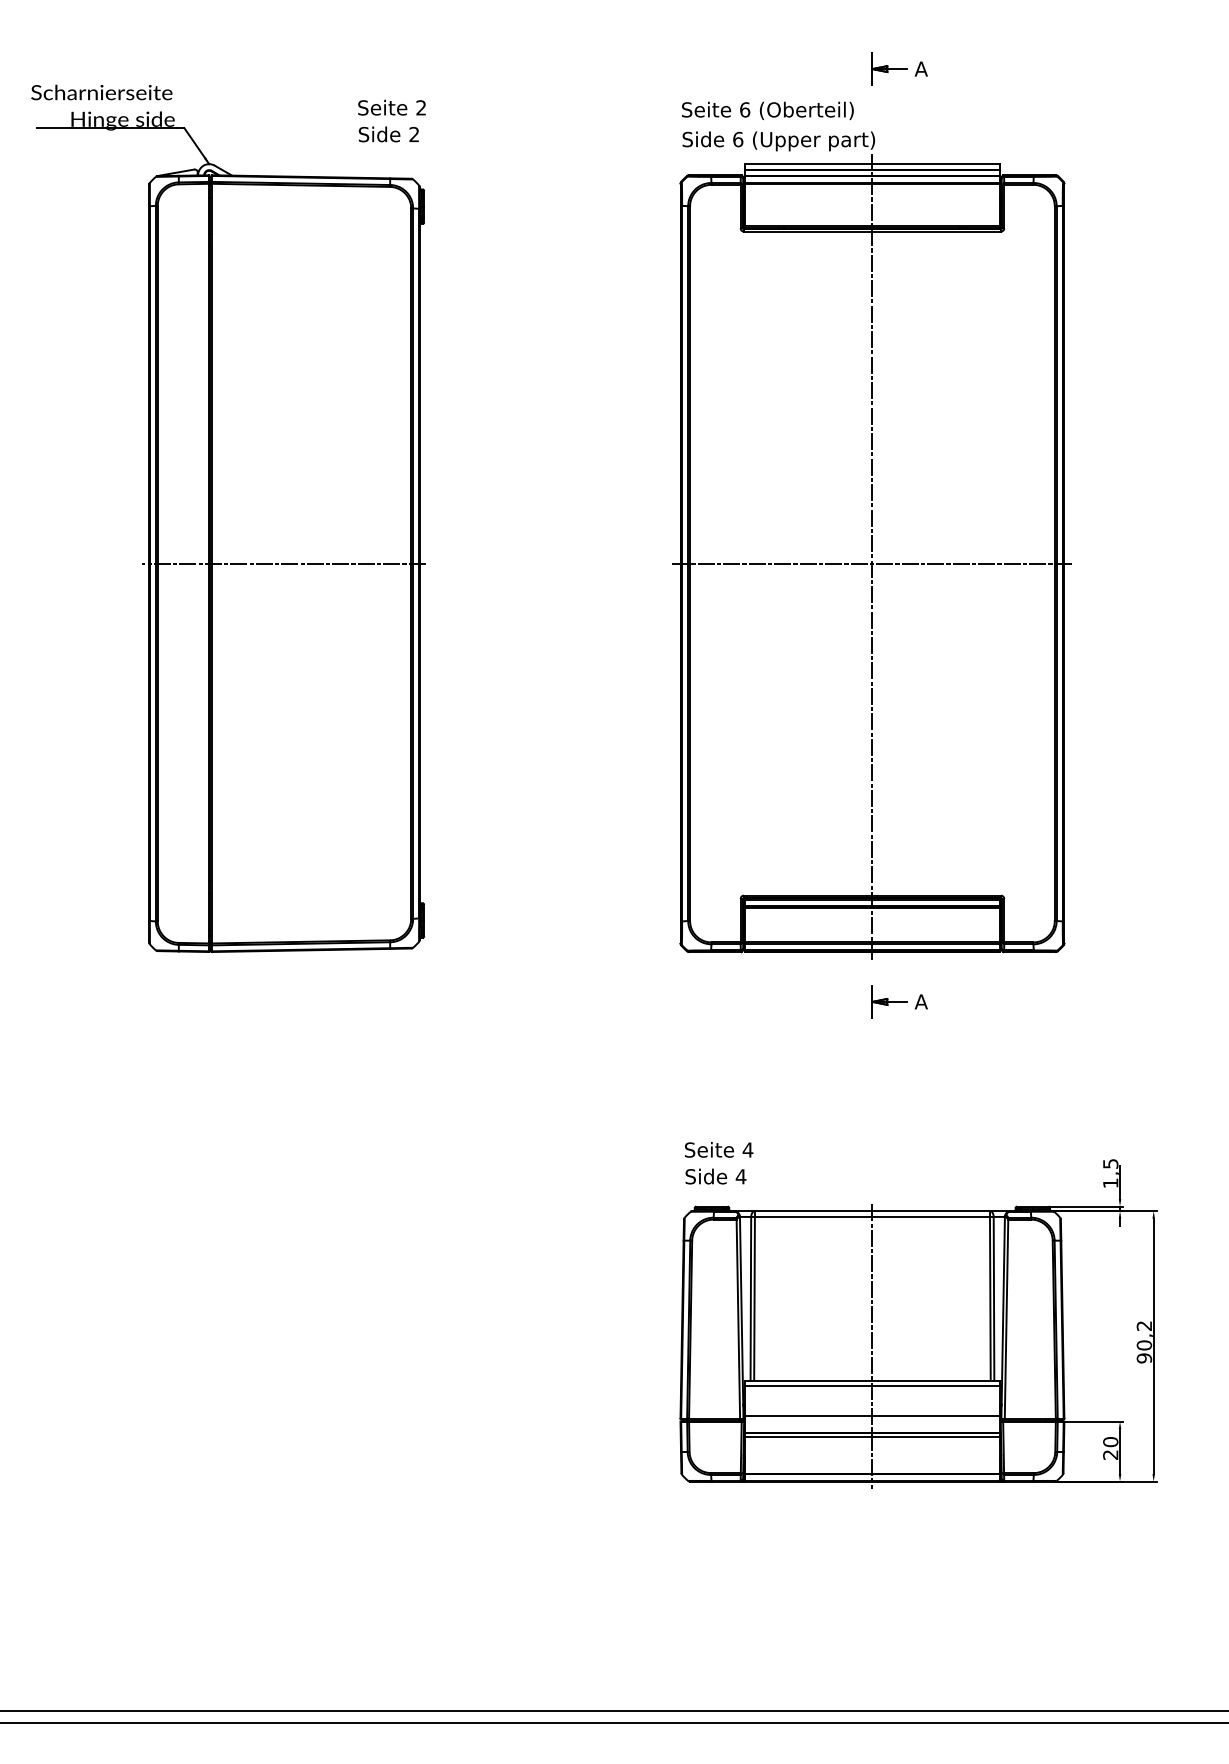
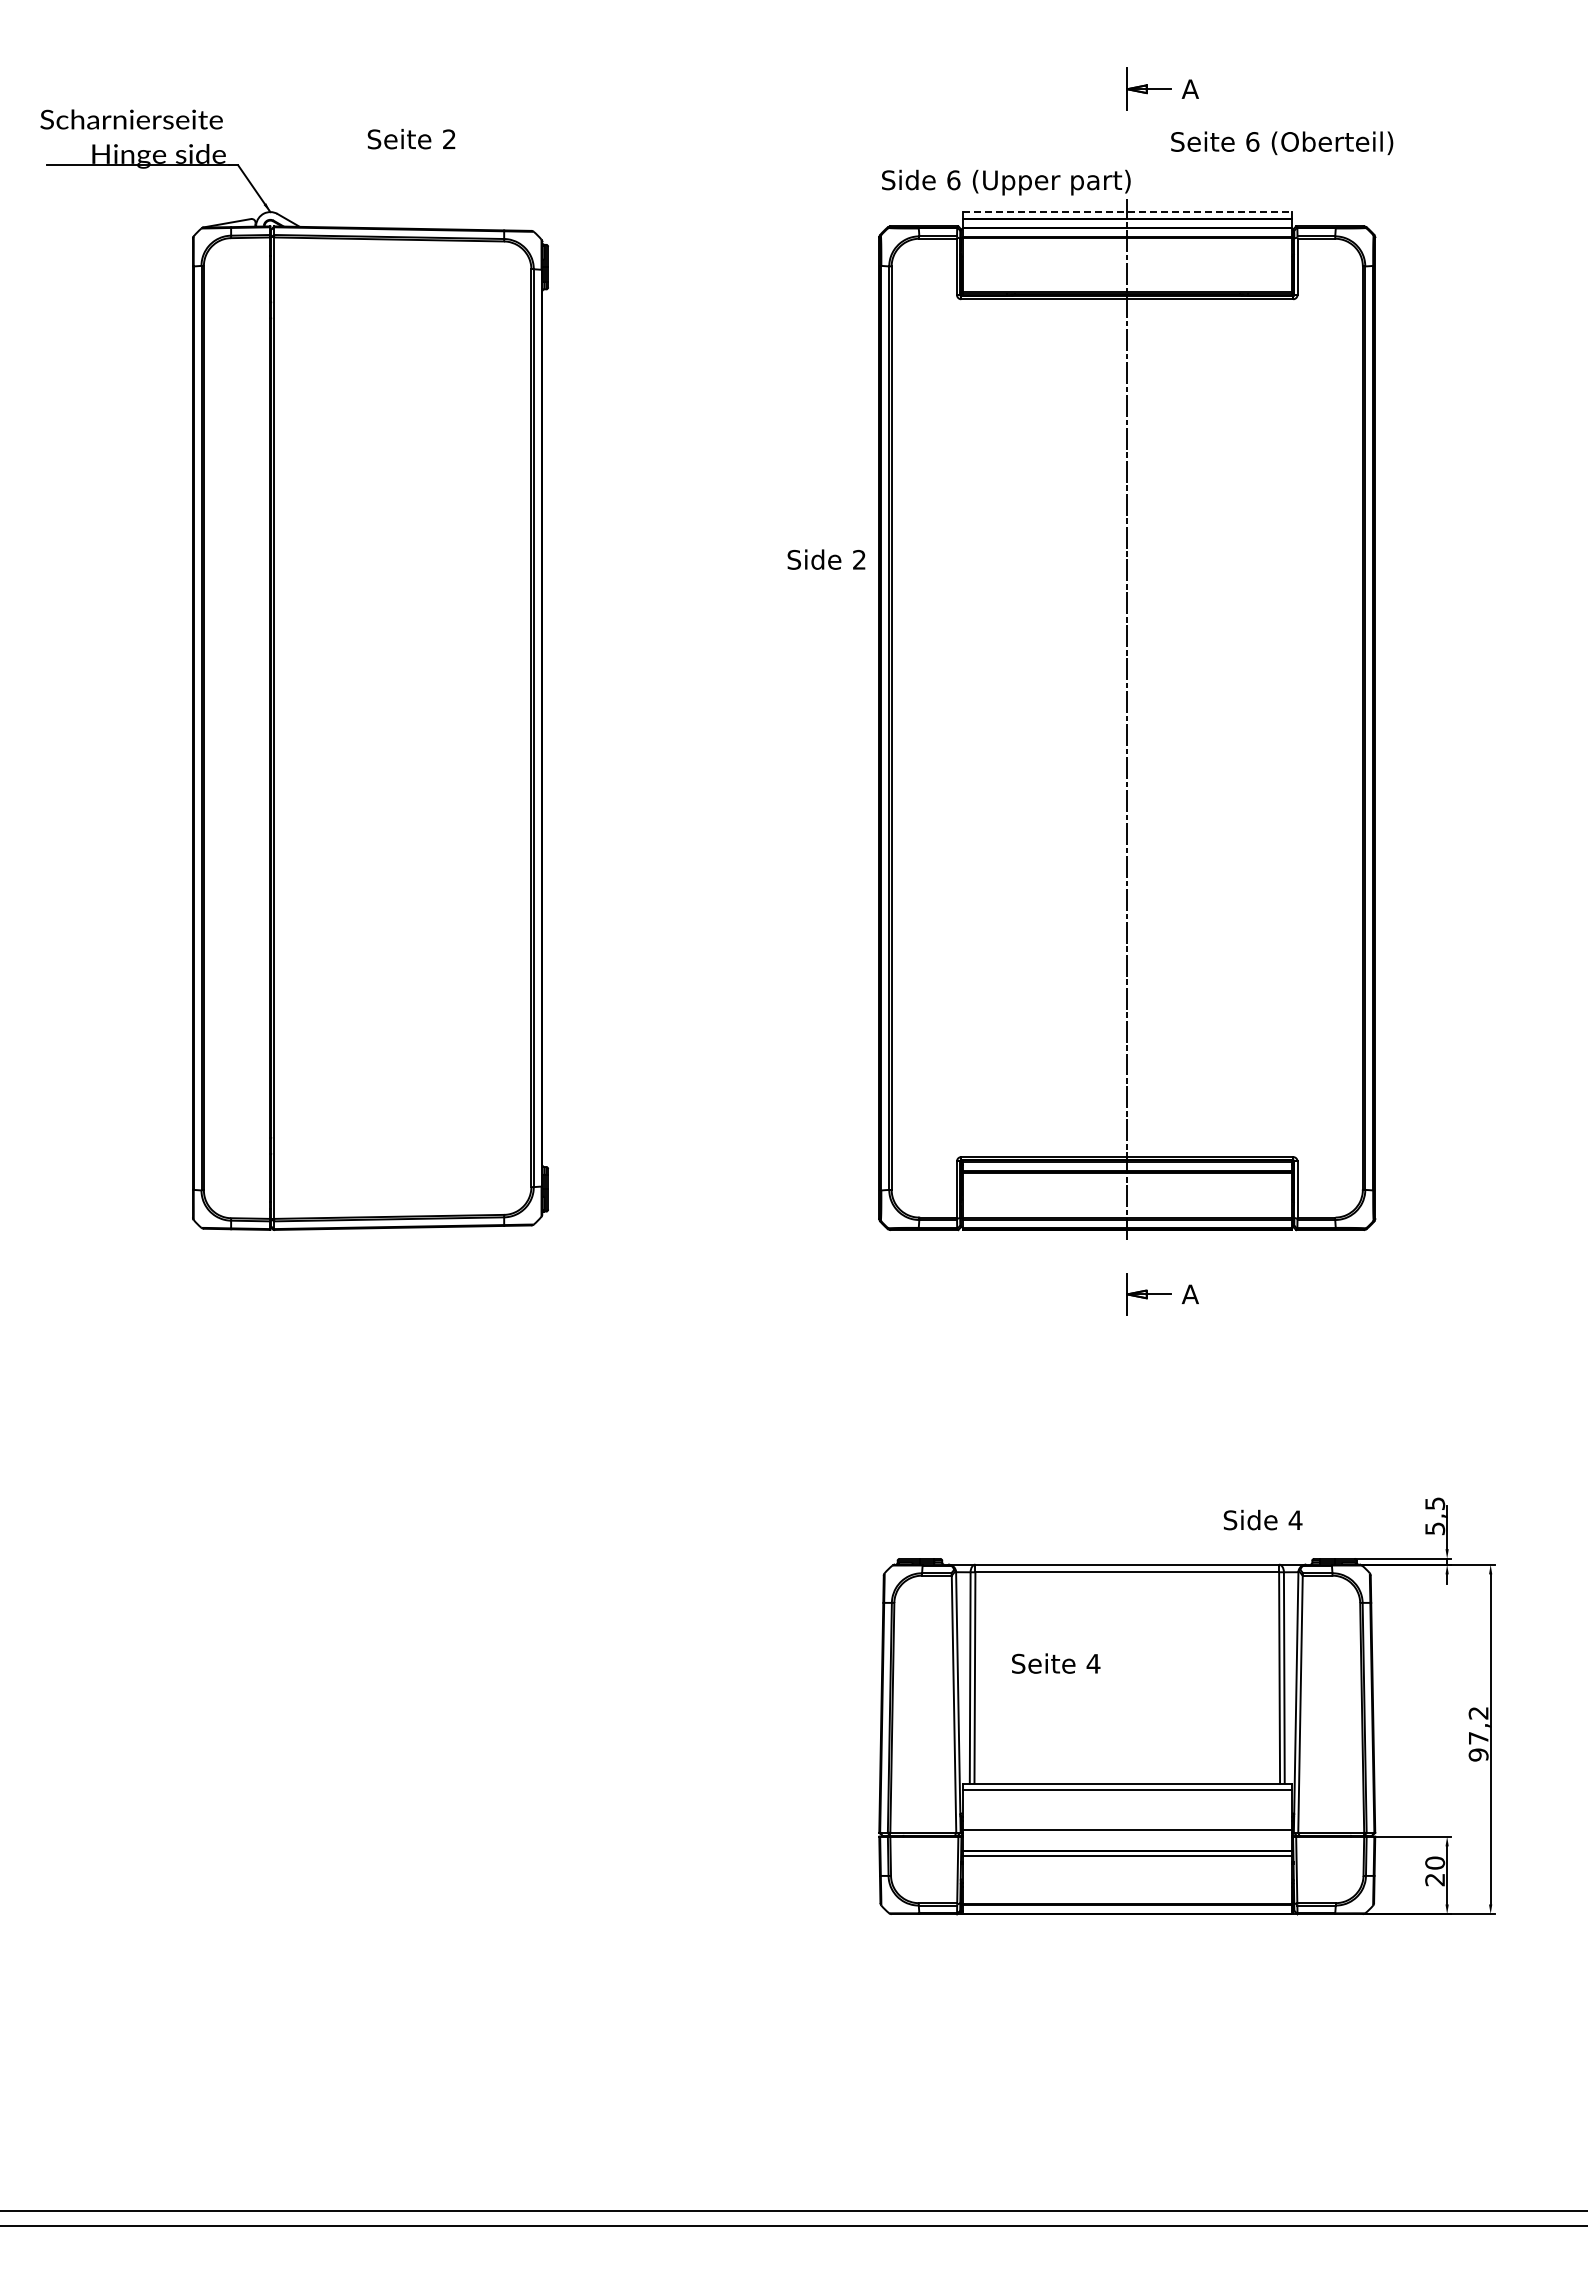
text: (391, 107) -> (411, 139), moved
text: (768, 111) -> (1282, 143), moved
text: (388, 134) -> (826, 559), moved
line: (872, 164) -> (1127, 212), solid -> dashed
line: (283, 563) -> (366, 728), removed
line: (872, 563) -> (1127, 728), removed
text: (719, 1149) -> (1056, 1663), moved
text: (715, 1176) -> (1262, 1519), moved
text: (1111, 1183) -> (1435, 1528), 1,5 -> 5,5
text: (1144, 1344) -> (1478, 1737), 90,2 -> 97,2
line: (872, 1347) -> (1127, 1740), removed

